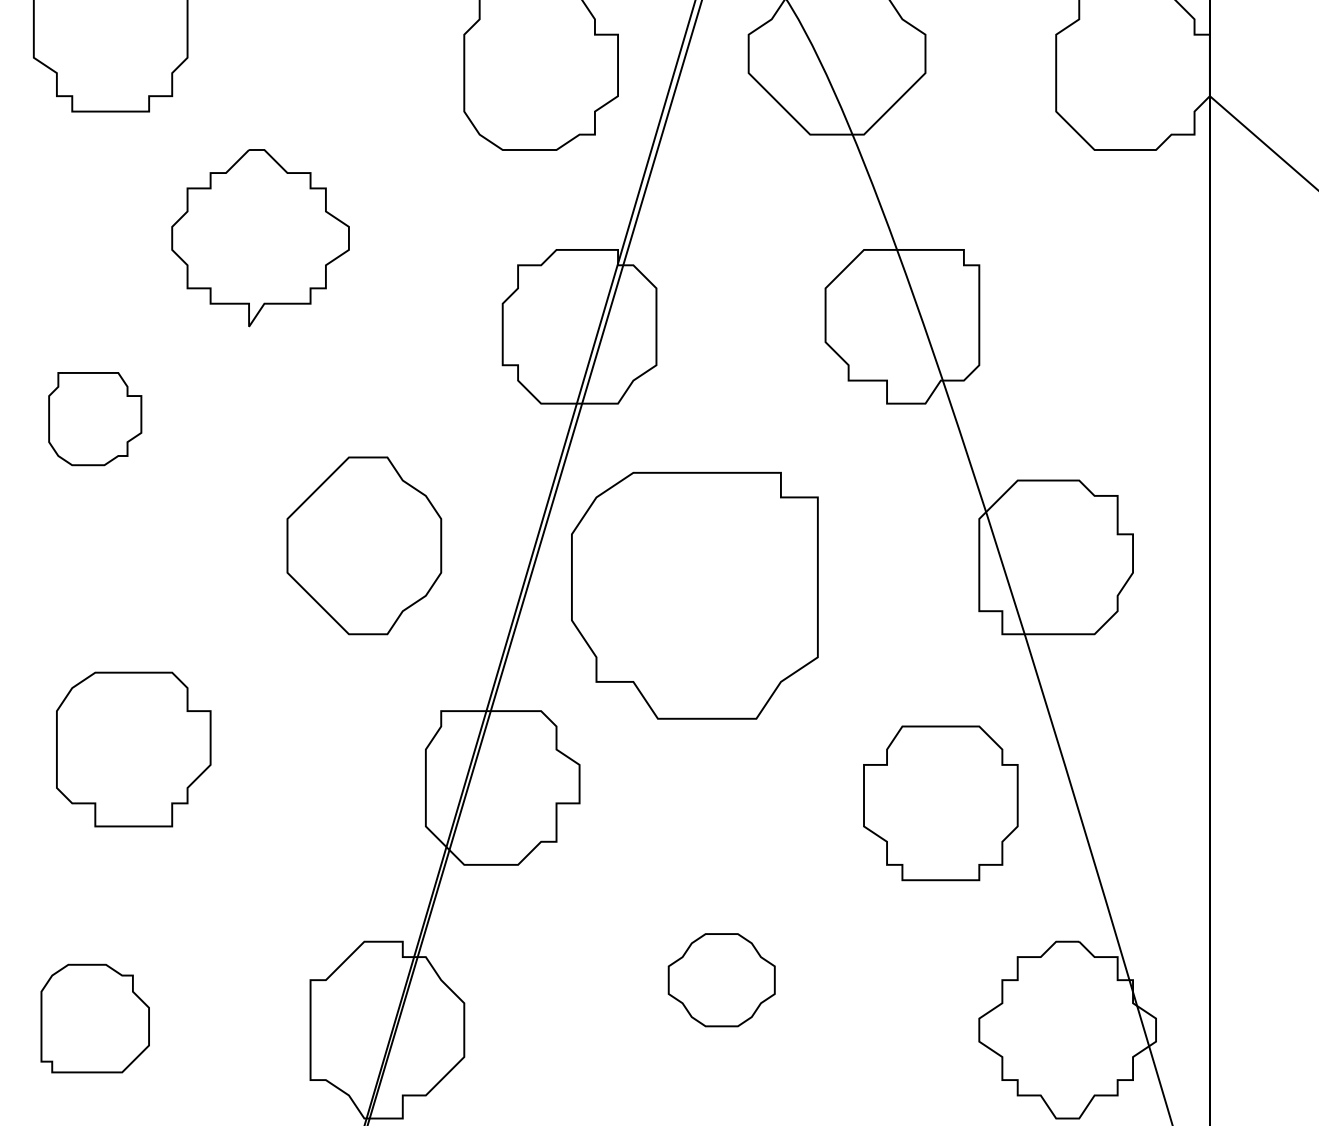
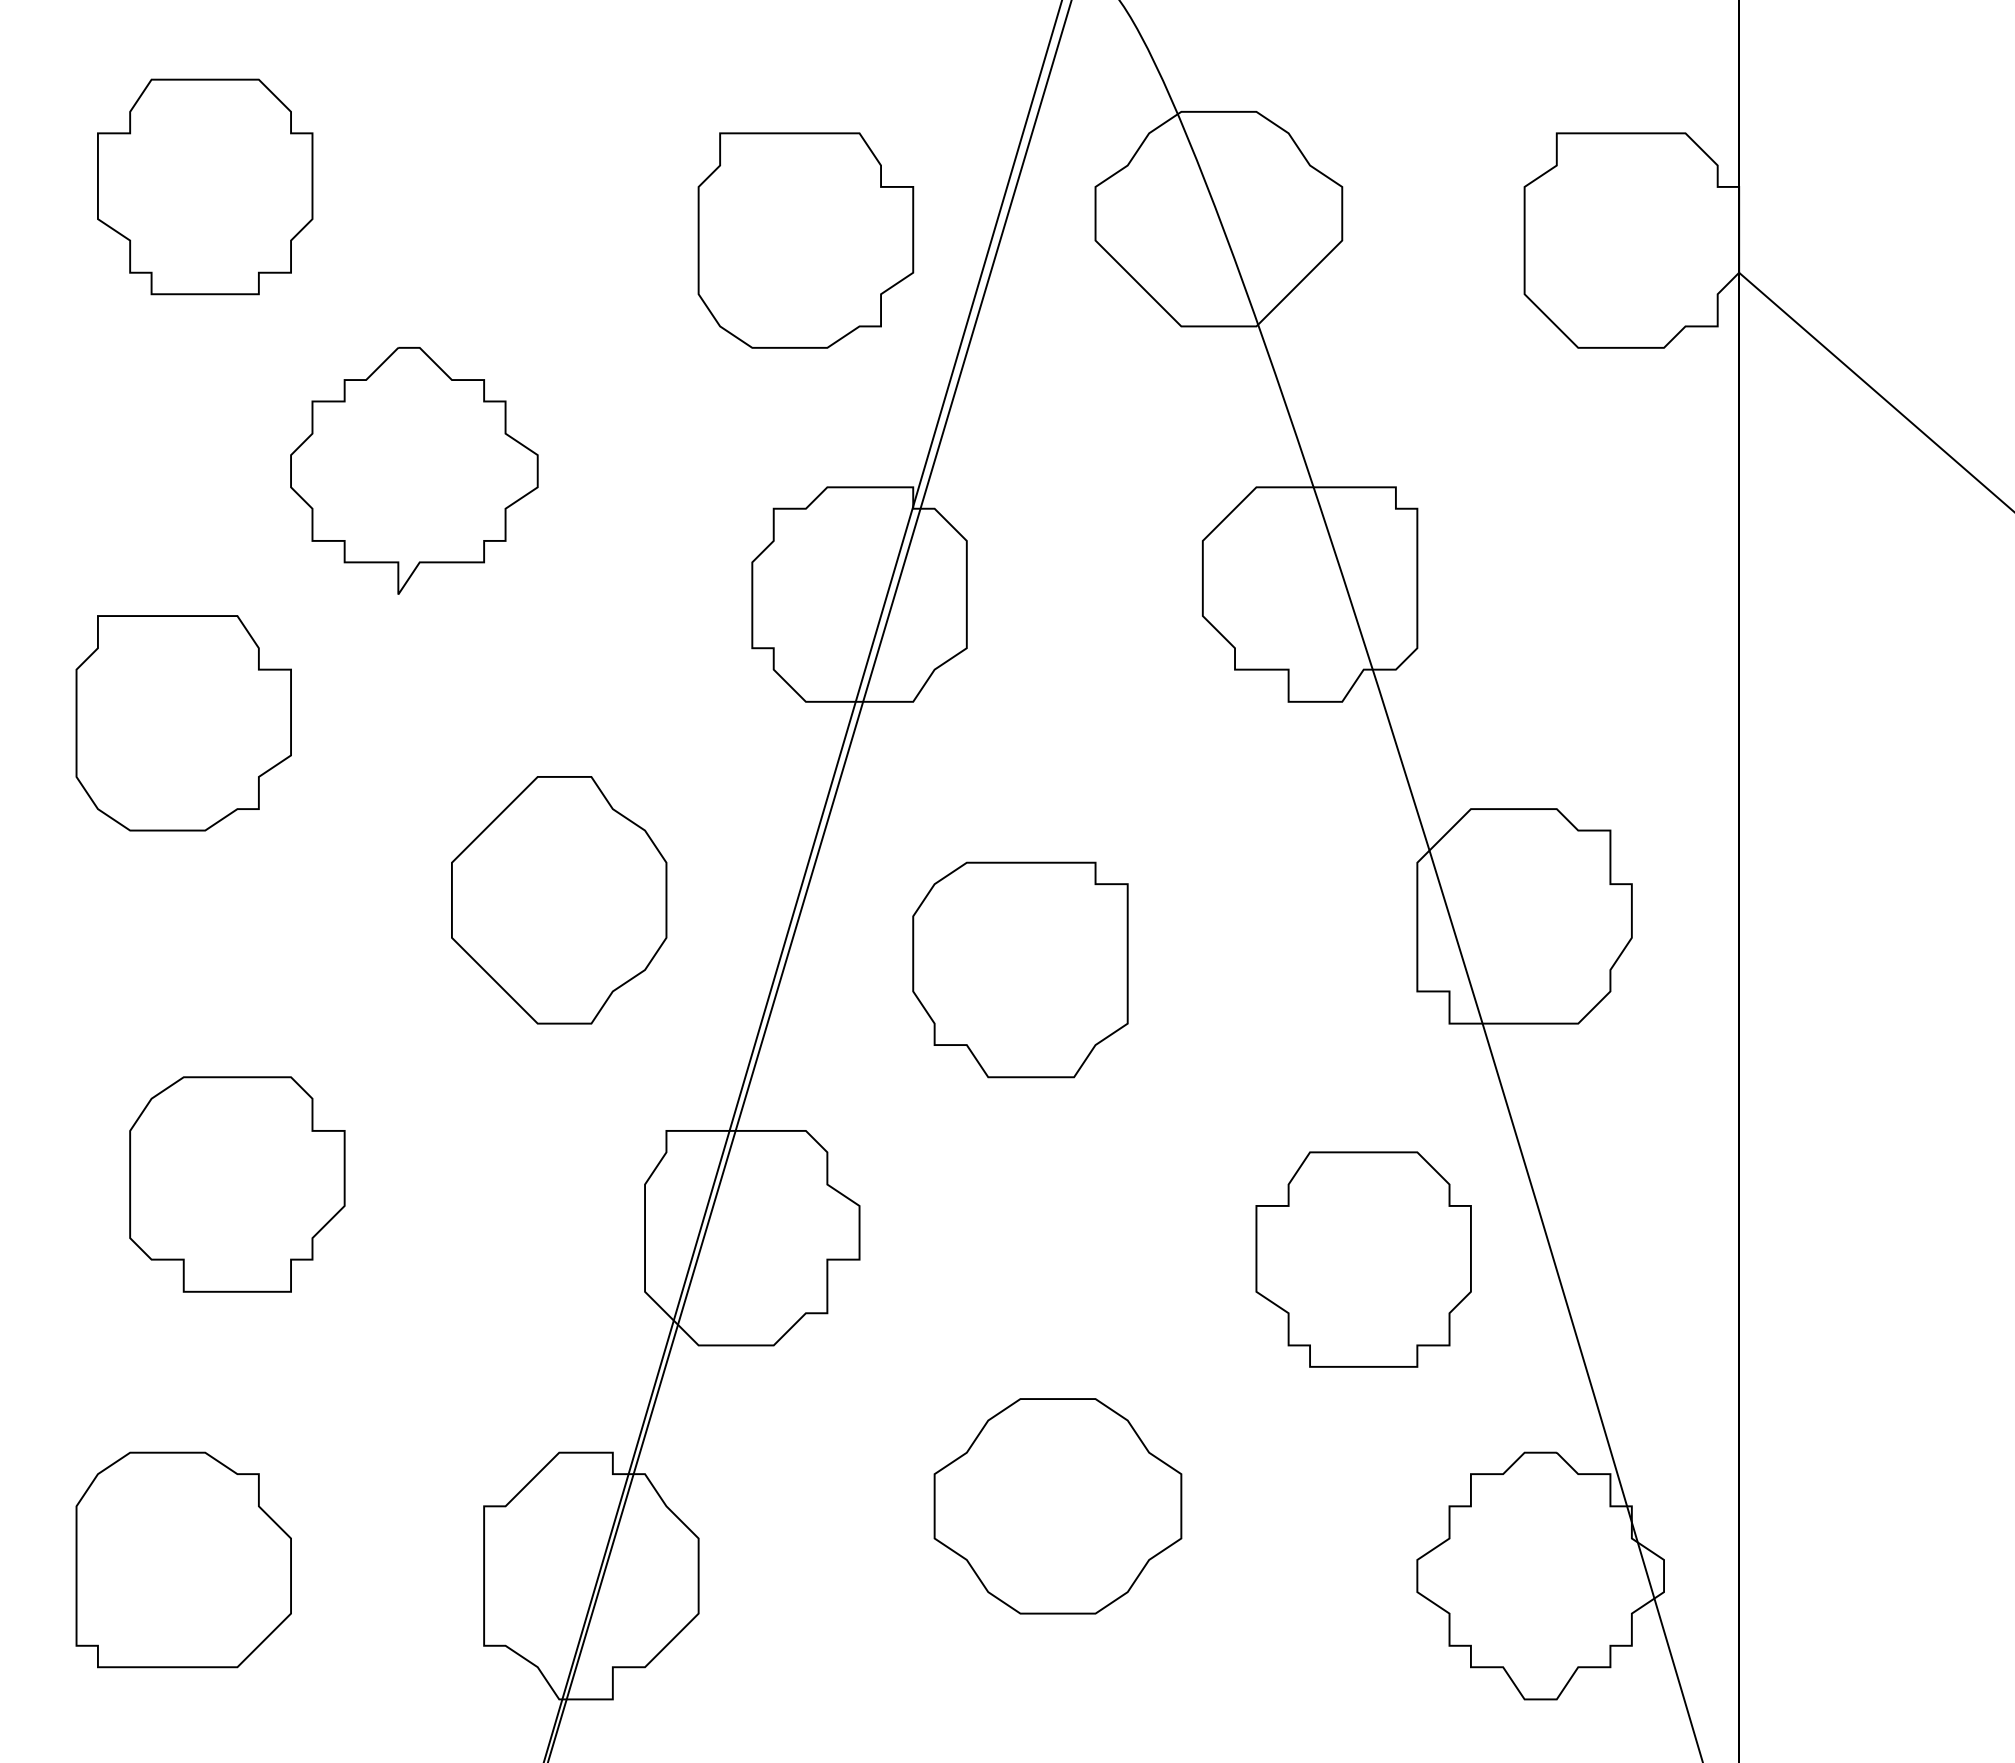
part: (95, 419) -> (183, 723), size x1.67
part: (694, 595) -> (1020, 969), size x0.62
part: (721, 980) -> (1057, 1506), size x1.67
part: (95, 1018) -> (183, 1559), size x1.43

